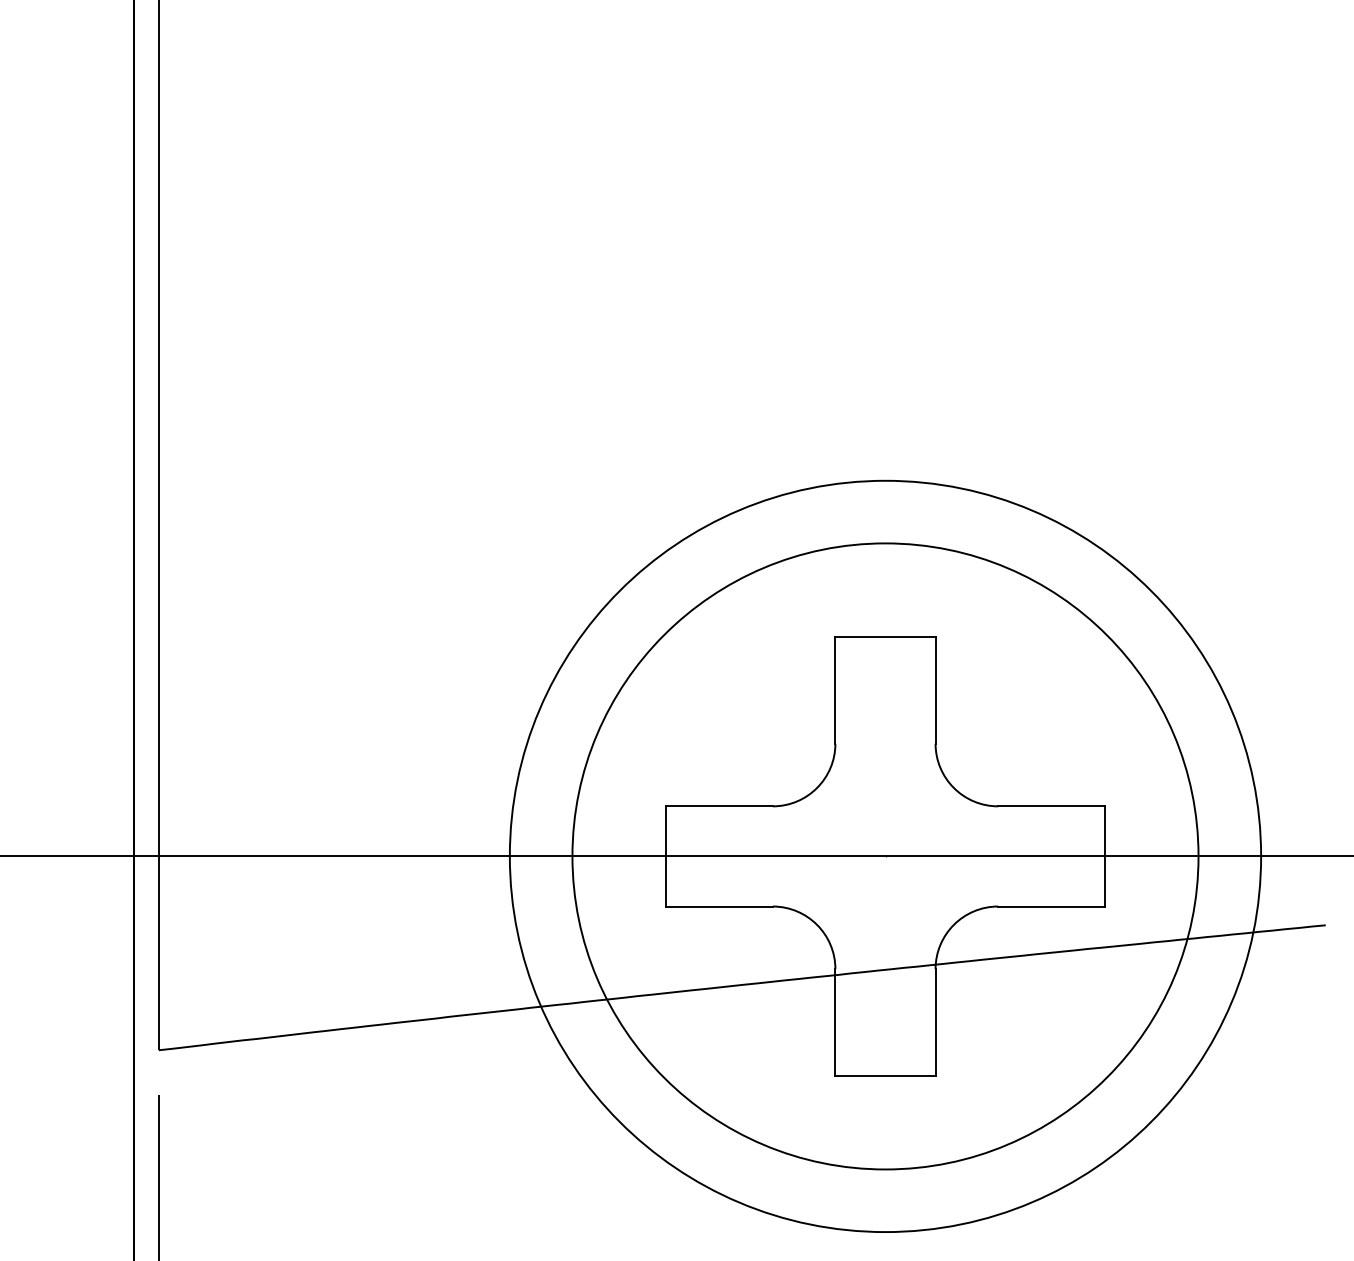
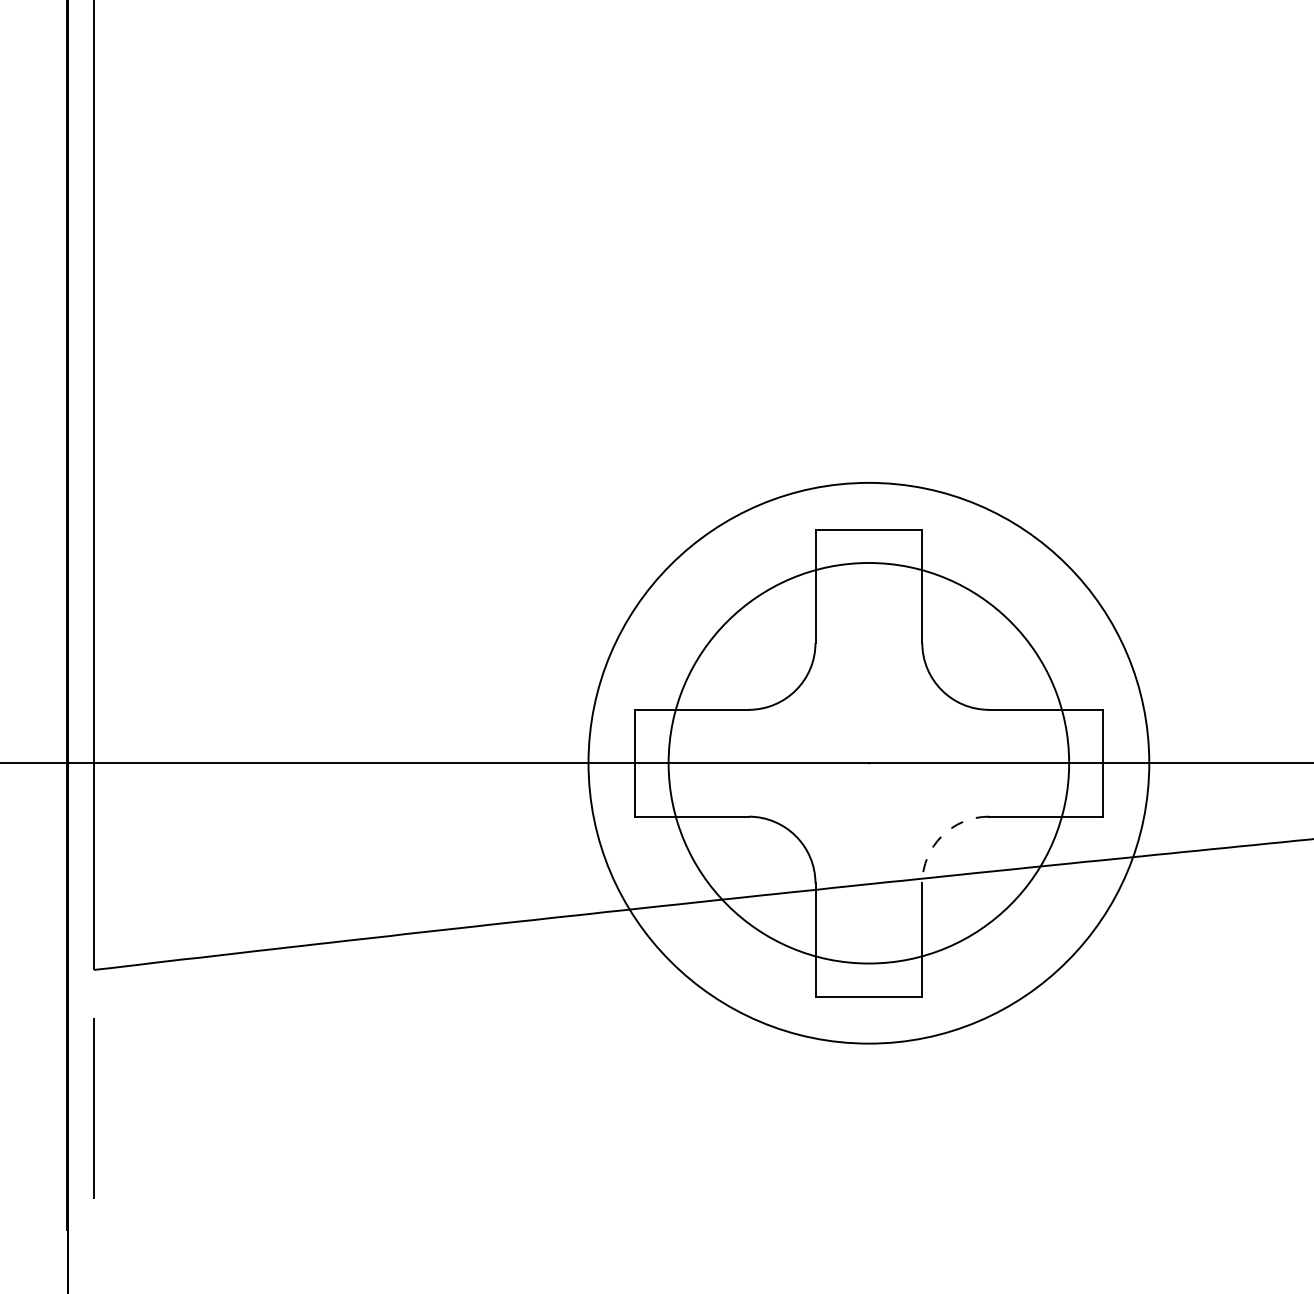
circle: (885, 856) -> (868, 763), size x0.6
circle: (885, 856) -> (868, 763), size x0.7
arc: (953, 924) -> (941, 835), solid -> dashed

